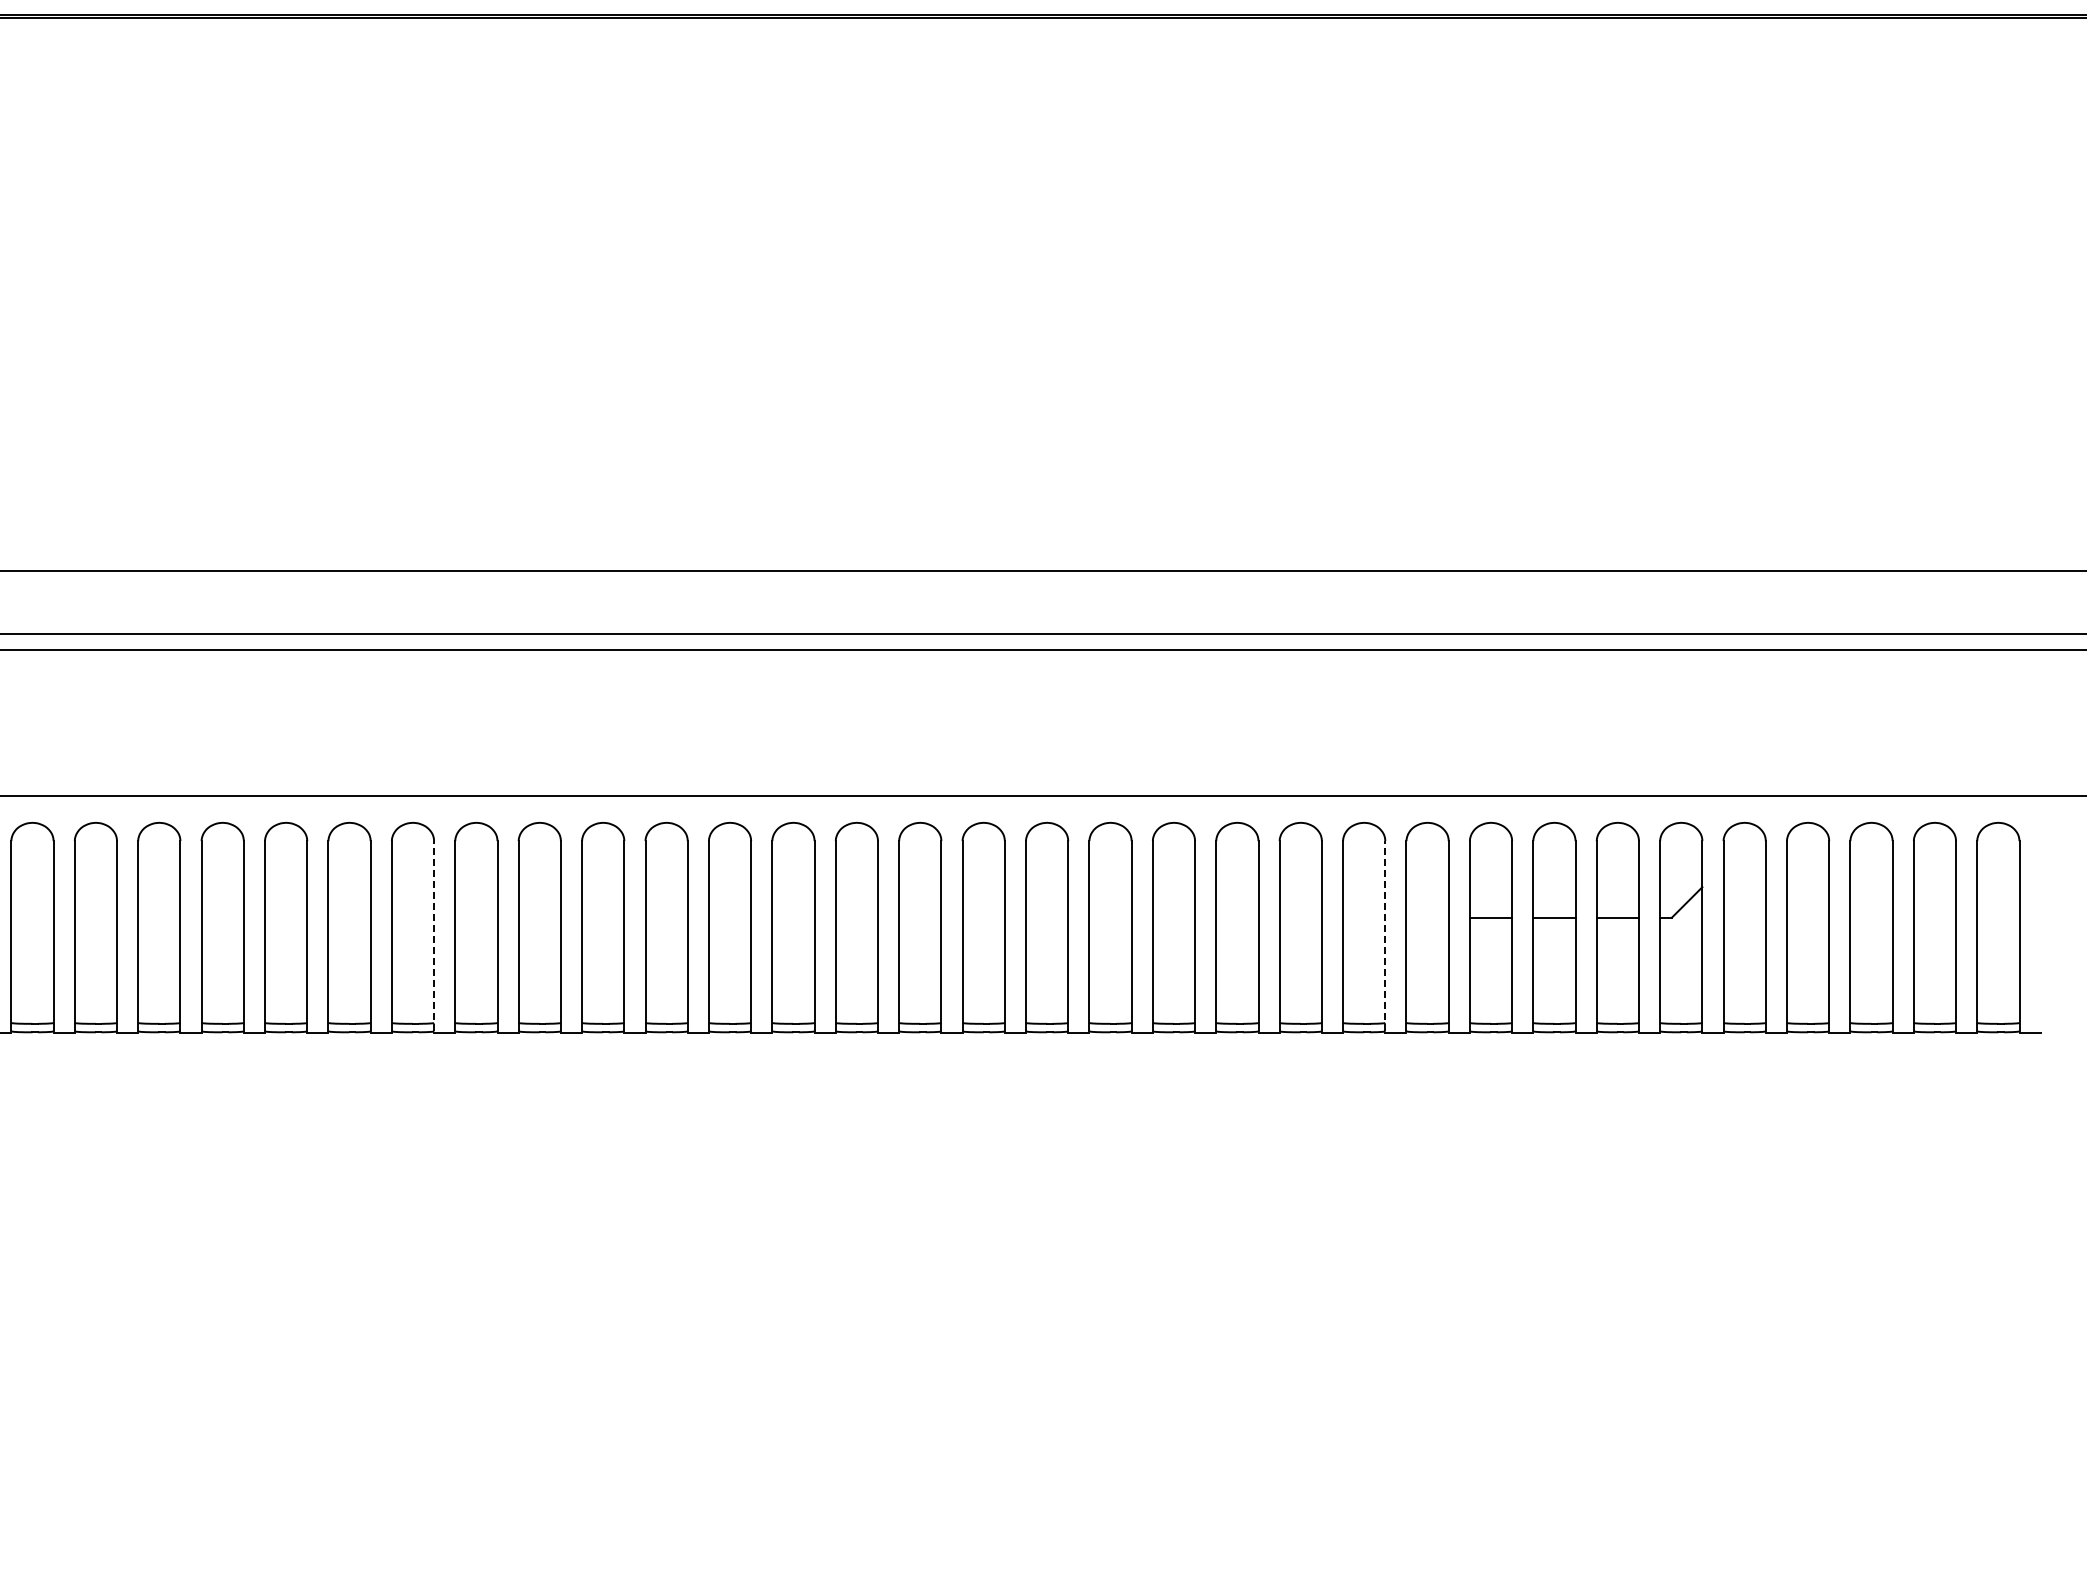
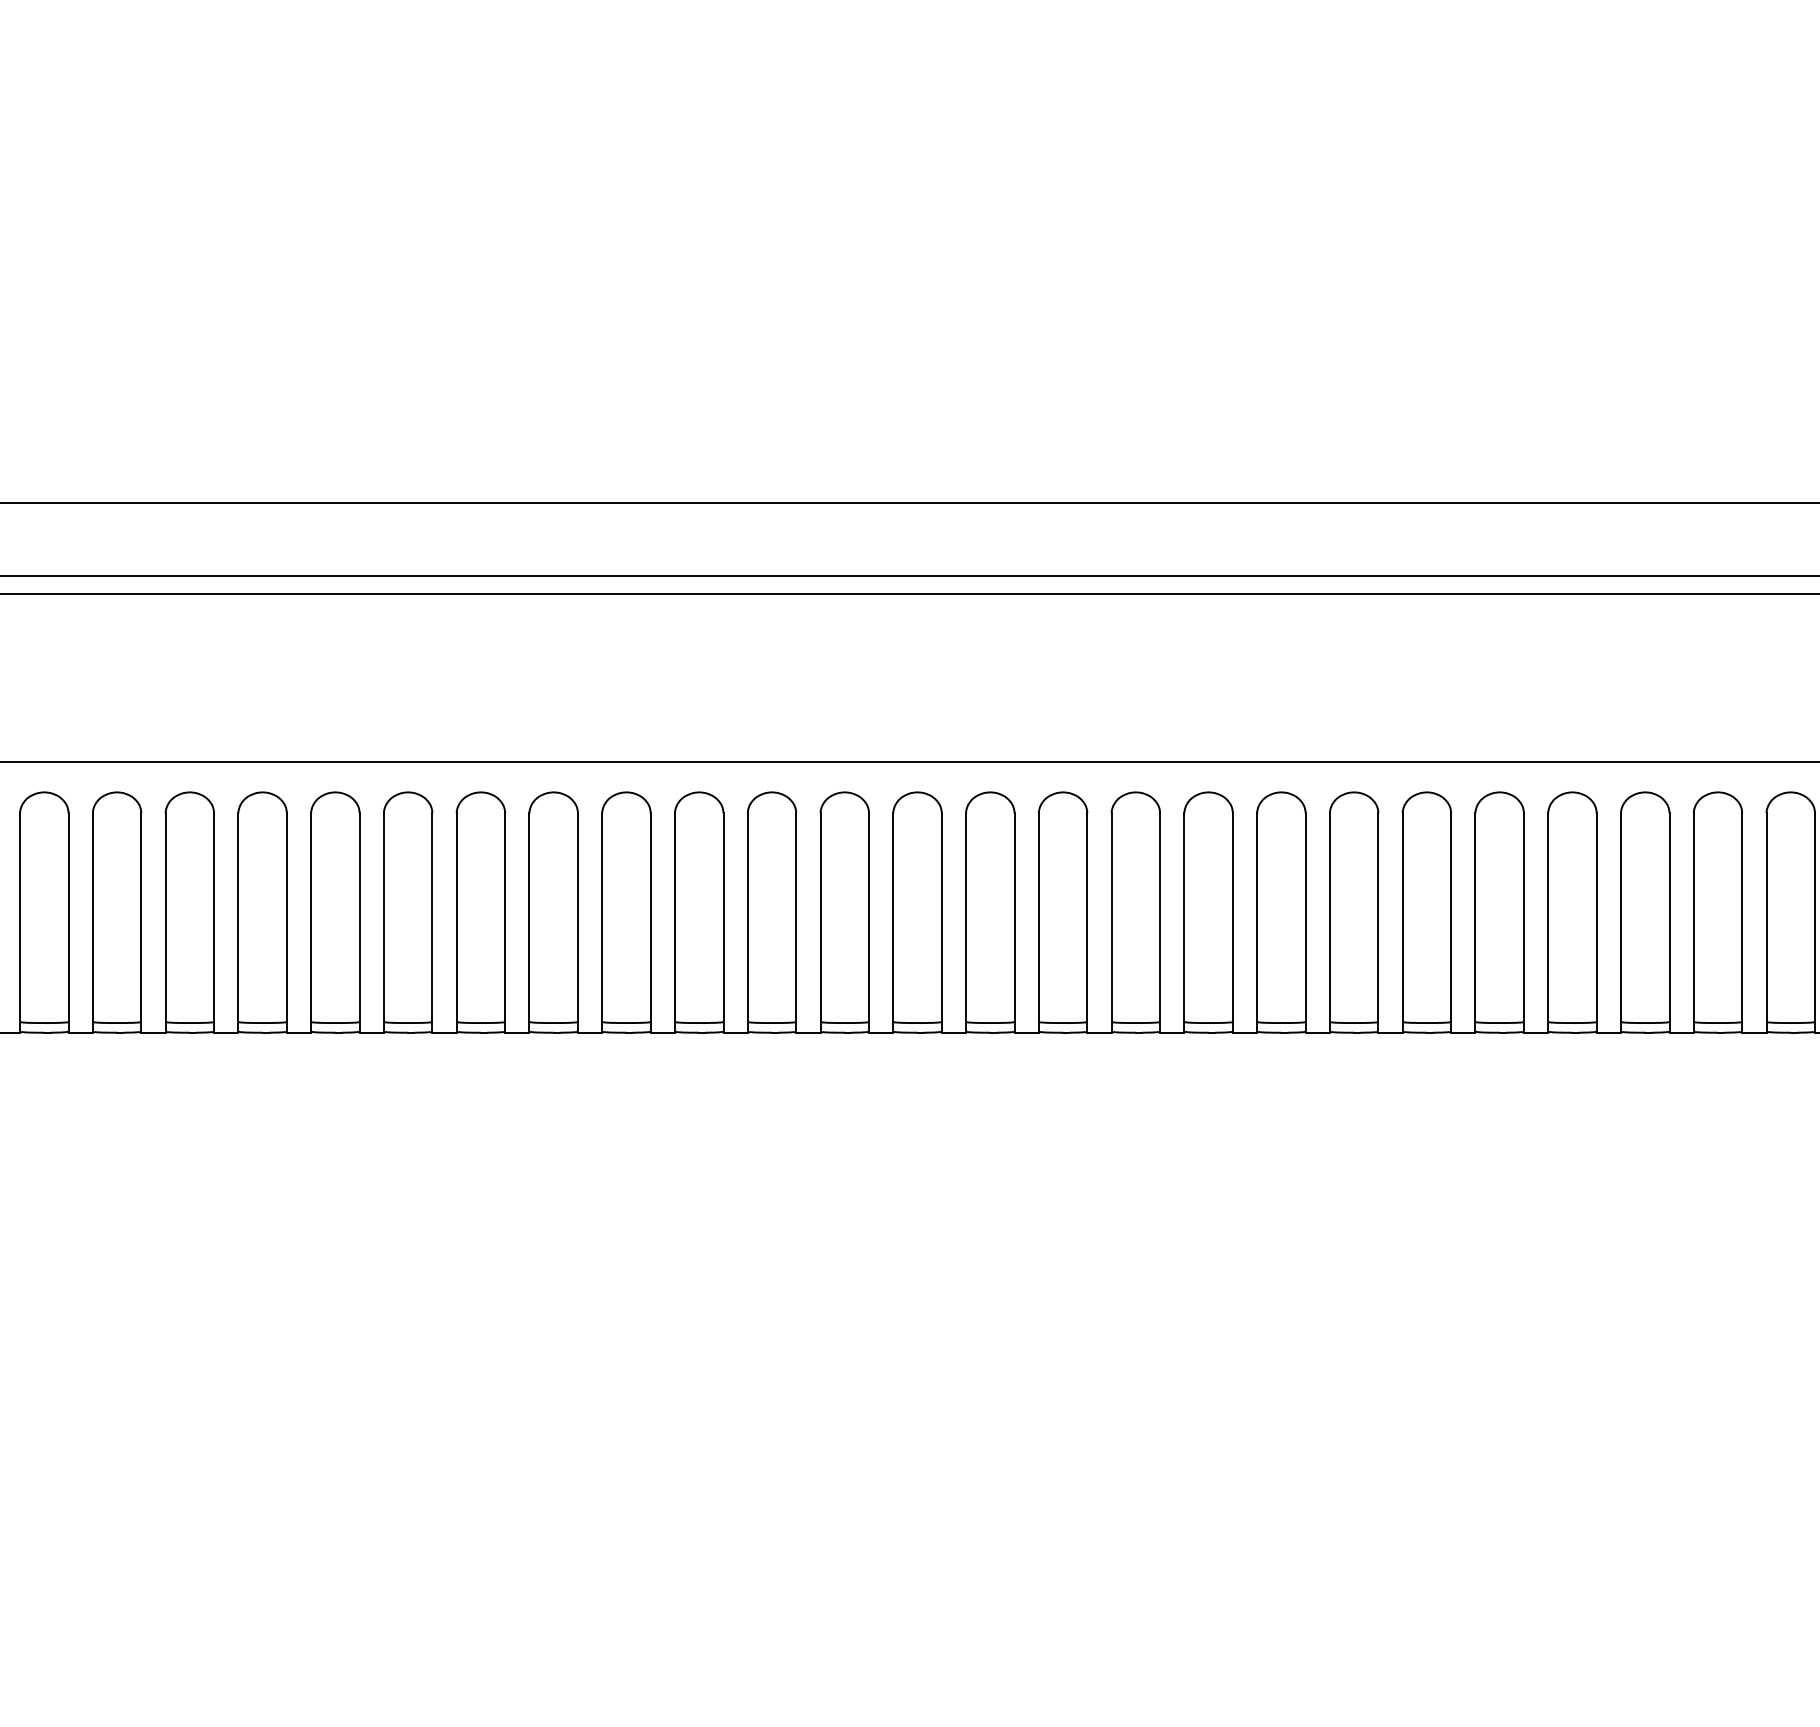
line: (434, 935) -> (651, 921), dashed -> solid
line: (1385, 935) -> (1742, 921), dashed -> solid

